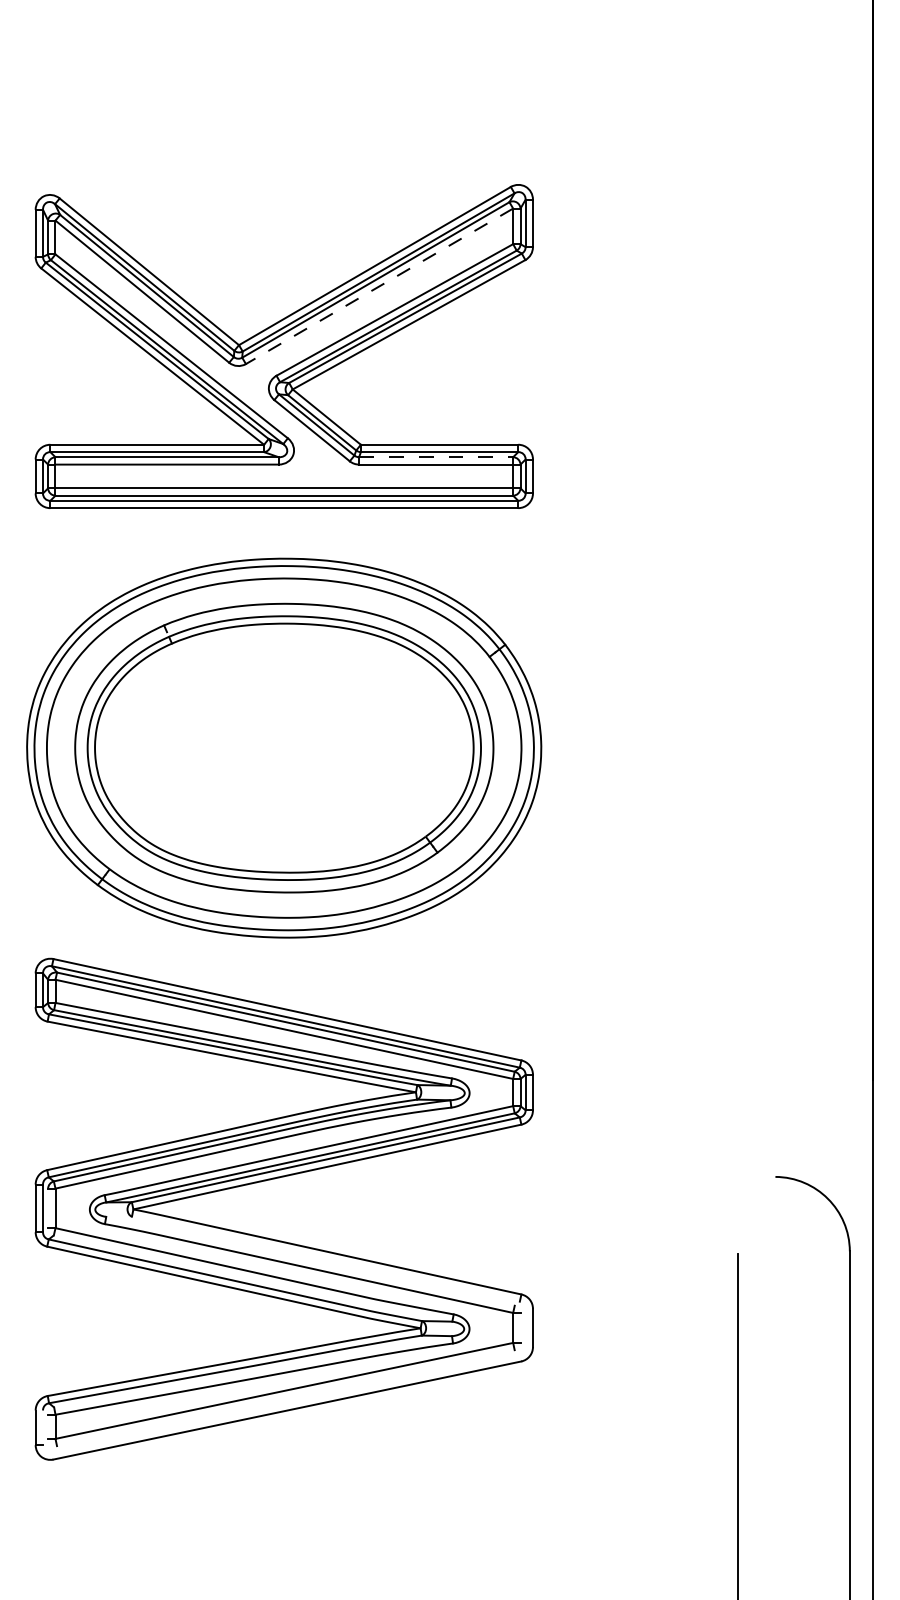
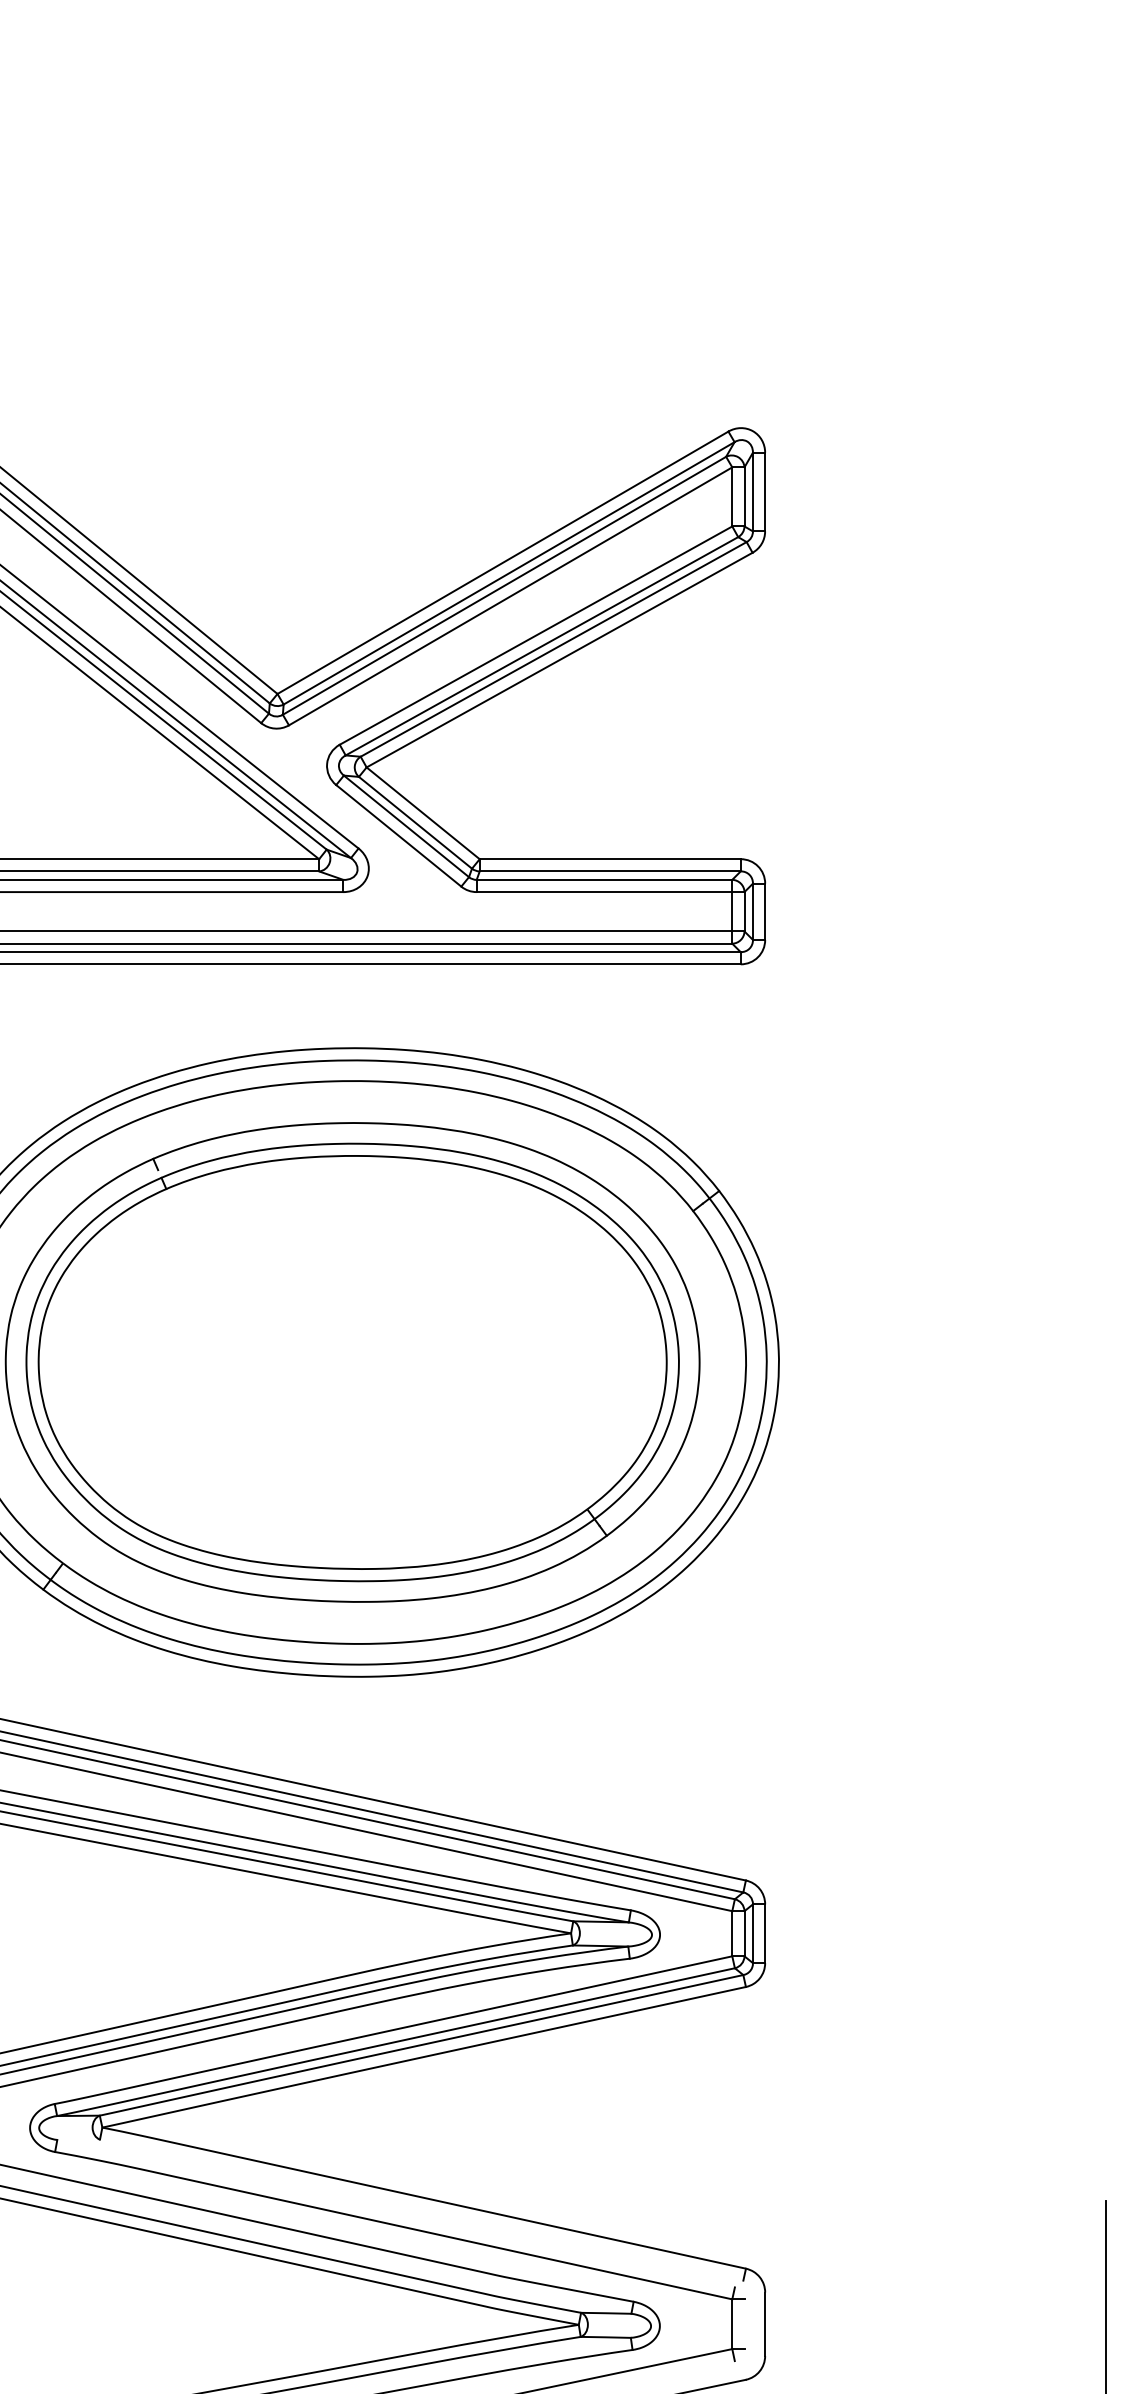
line: (379, 286) -> (510, 596), dashed -> solid
line: (436, 457) -> (605, 880), dashed -> solid

